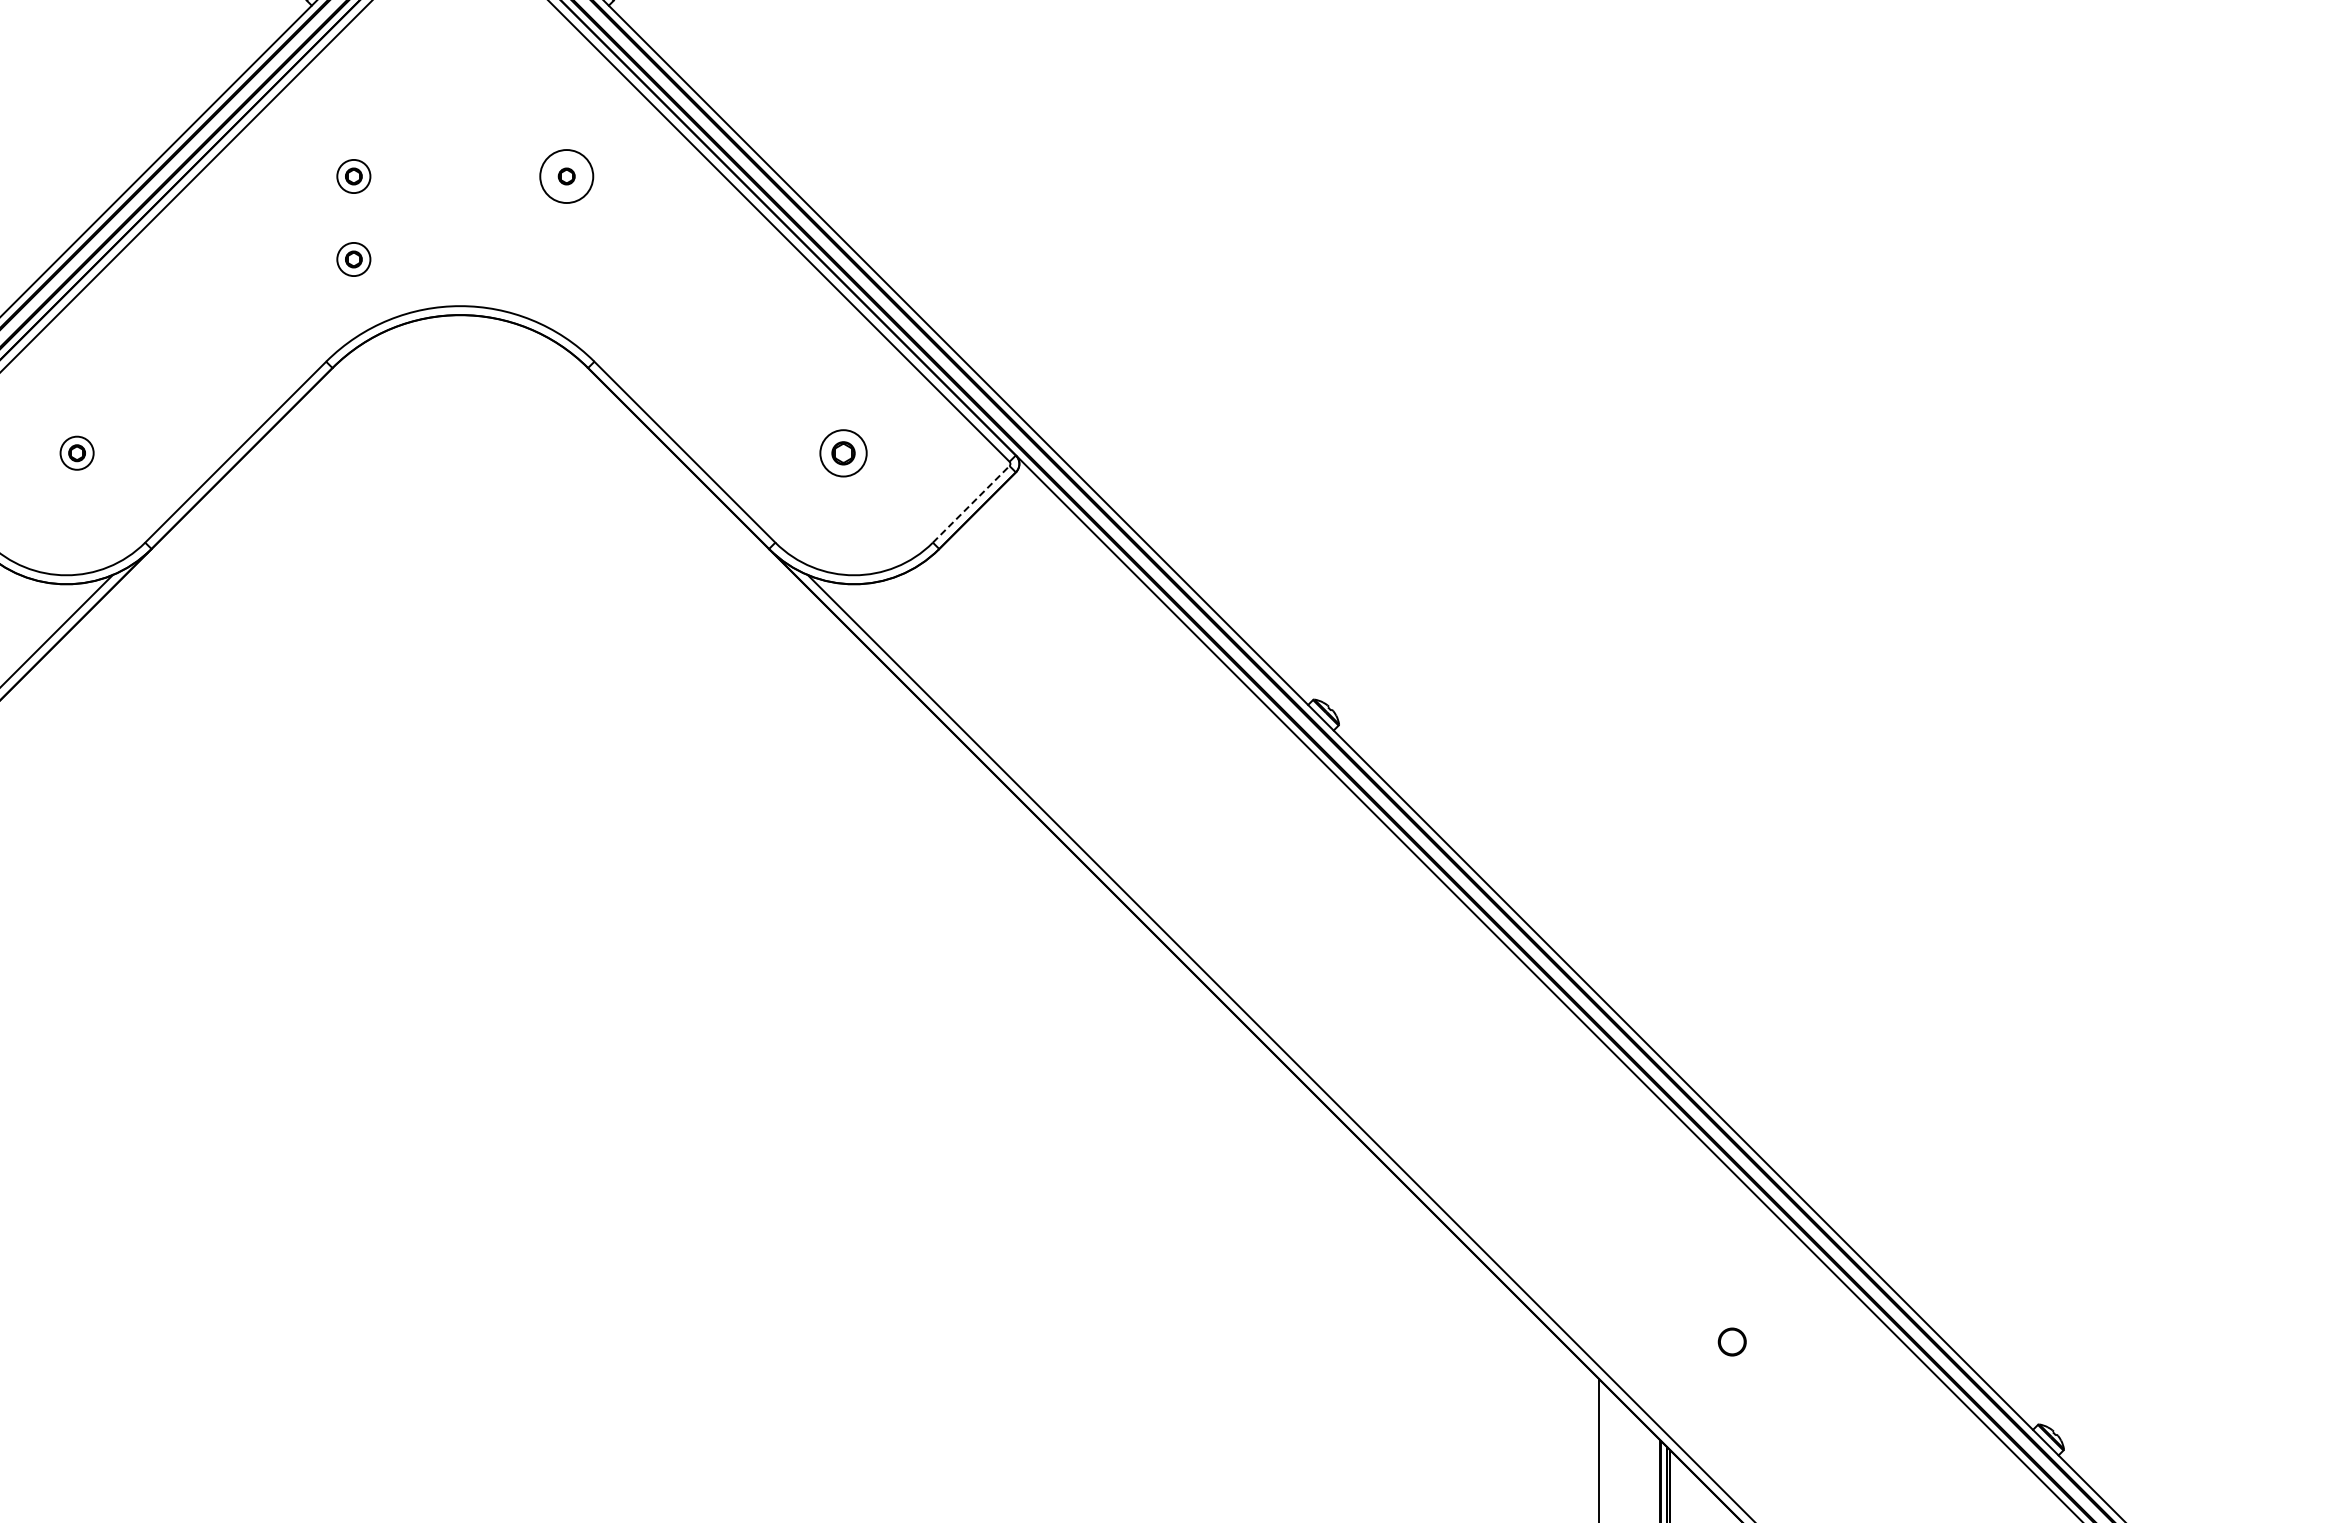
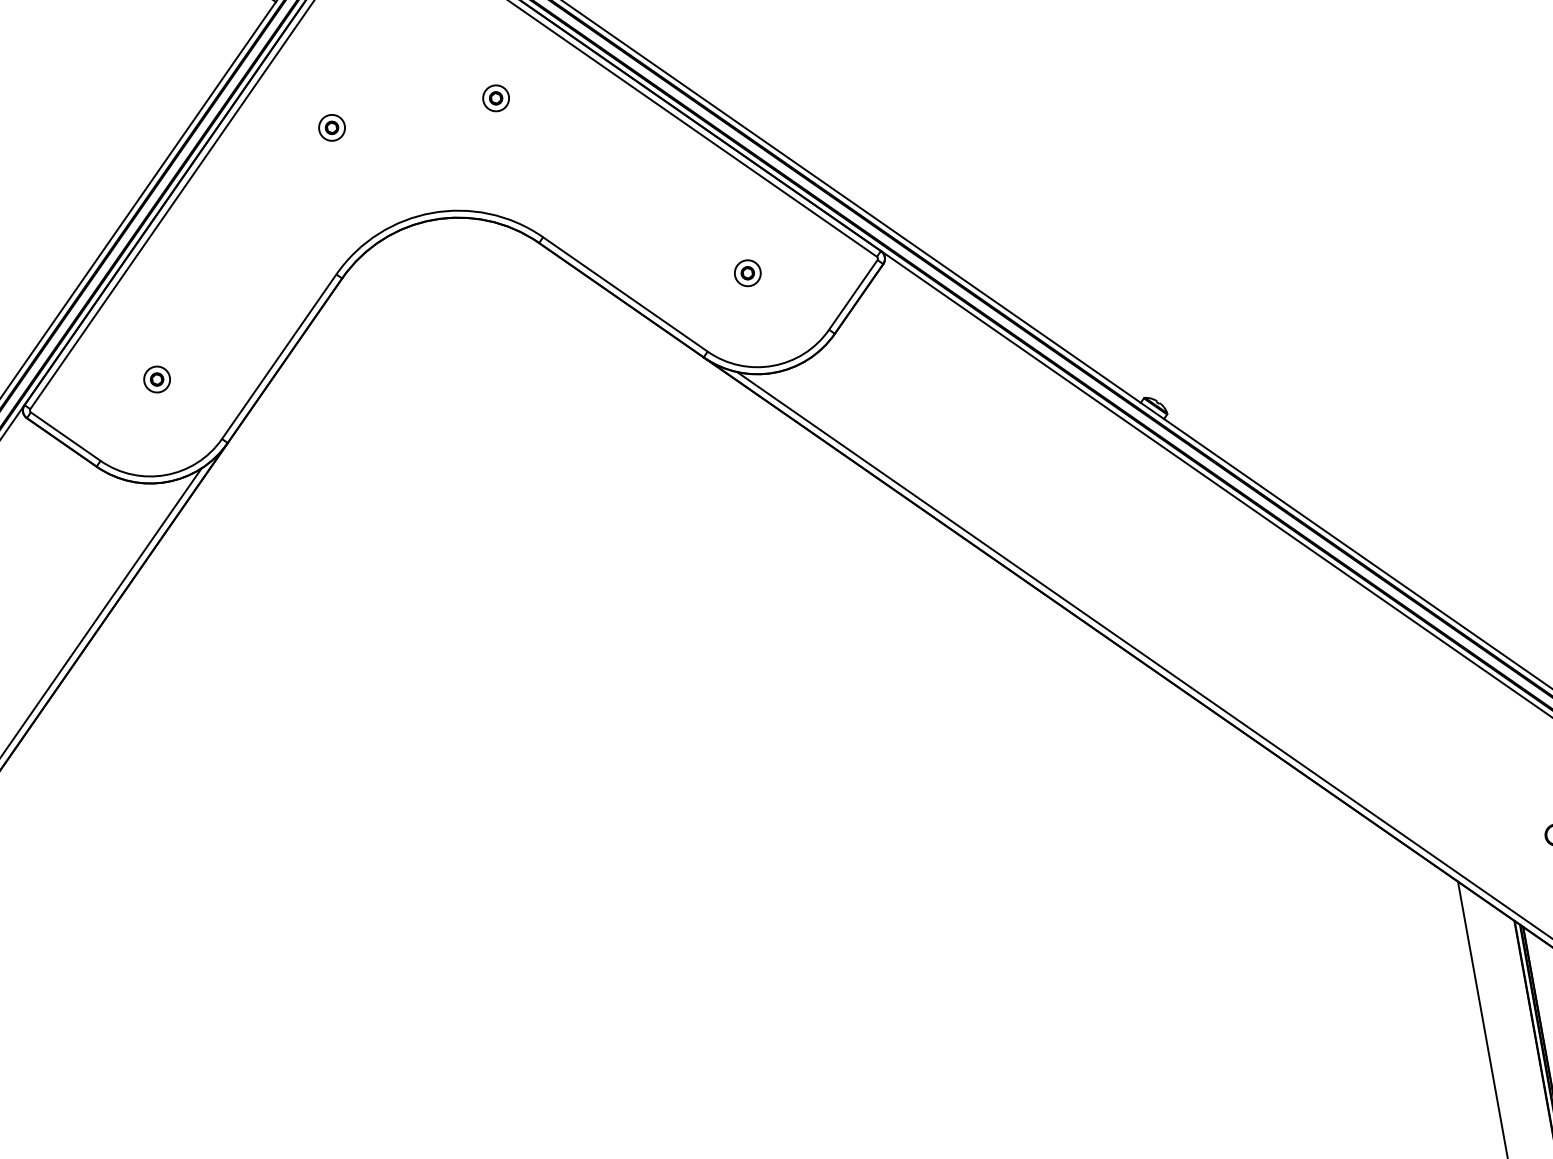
circle: (566, 176) -> (495, 98), size x0.62
part: (353, 259) -> (343, 191), removed
part: (843, 452) -> (747, 272), size x0.71
line: (971, 503) -> (853, 294), dashed -> solid

